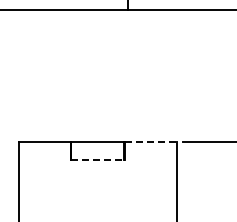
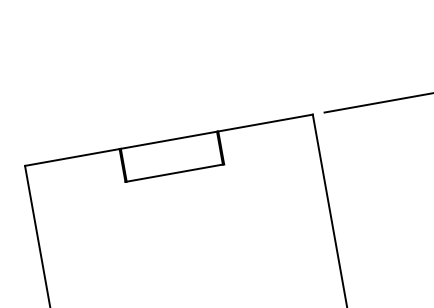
line: (150, 142) -> (265, 123), dashed -> solid
line: (98, 160) -> (176, 173), dashed -> solid

